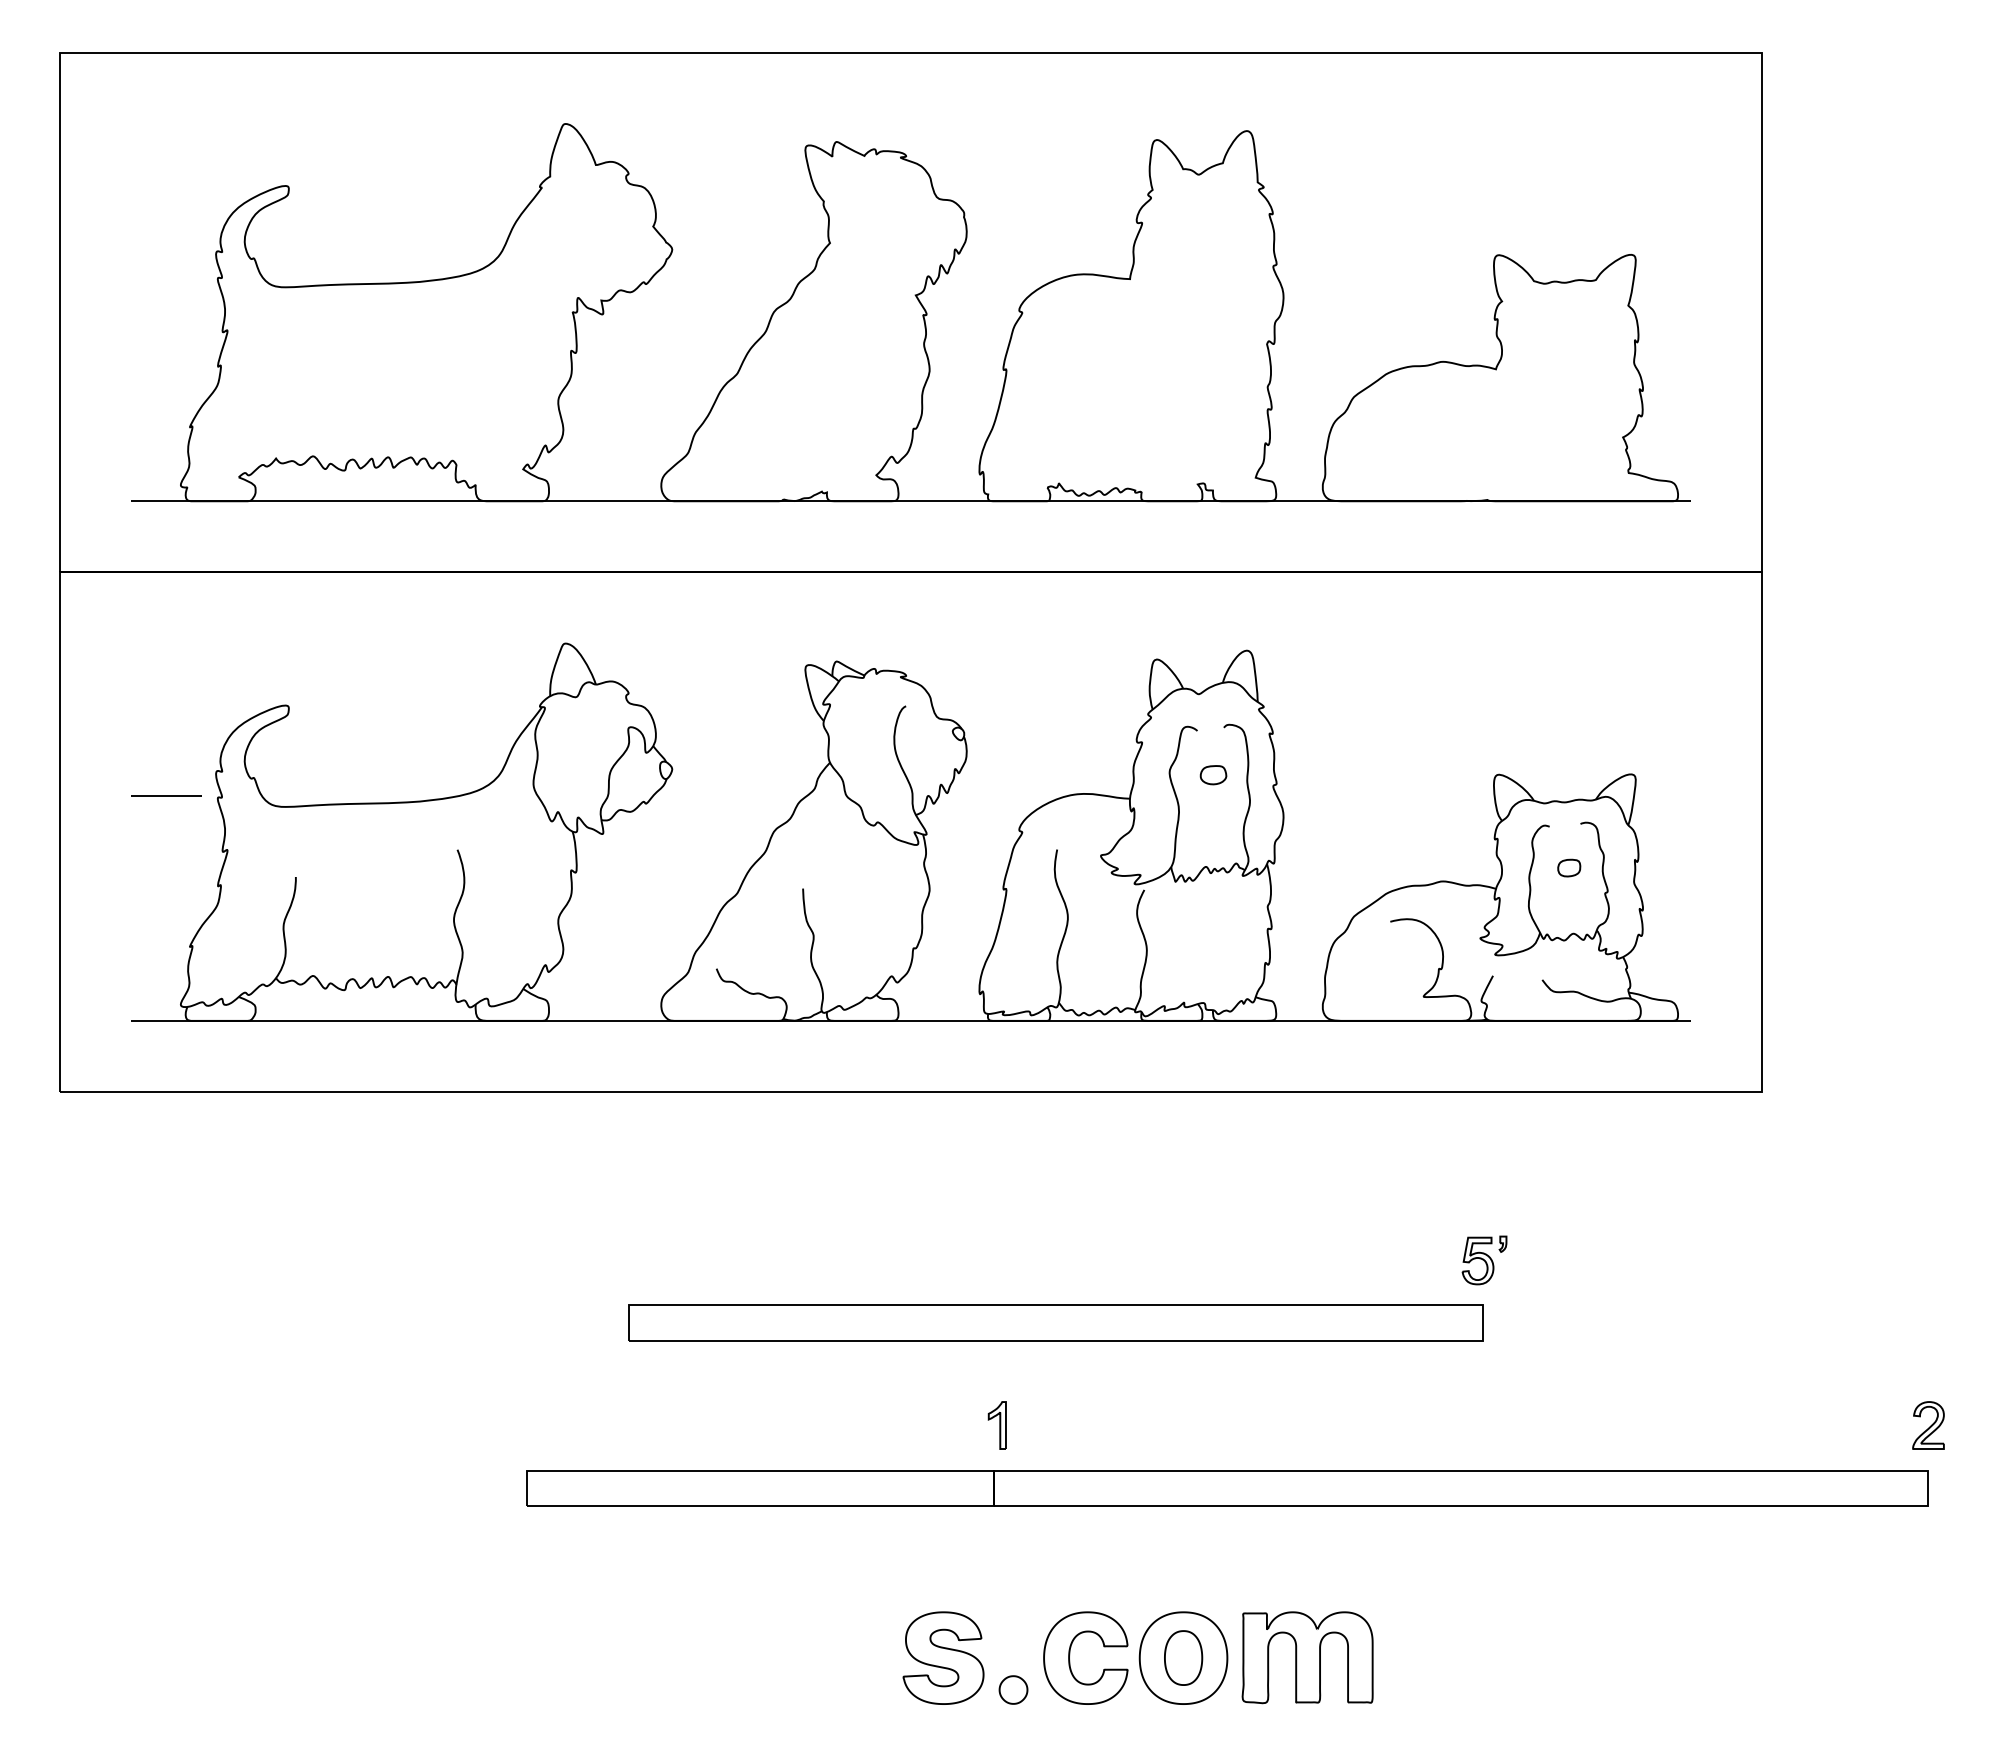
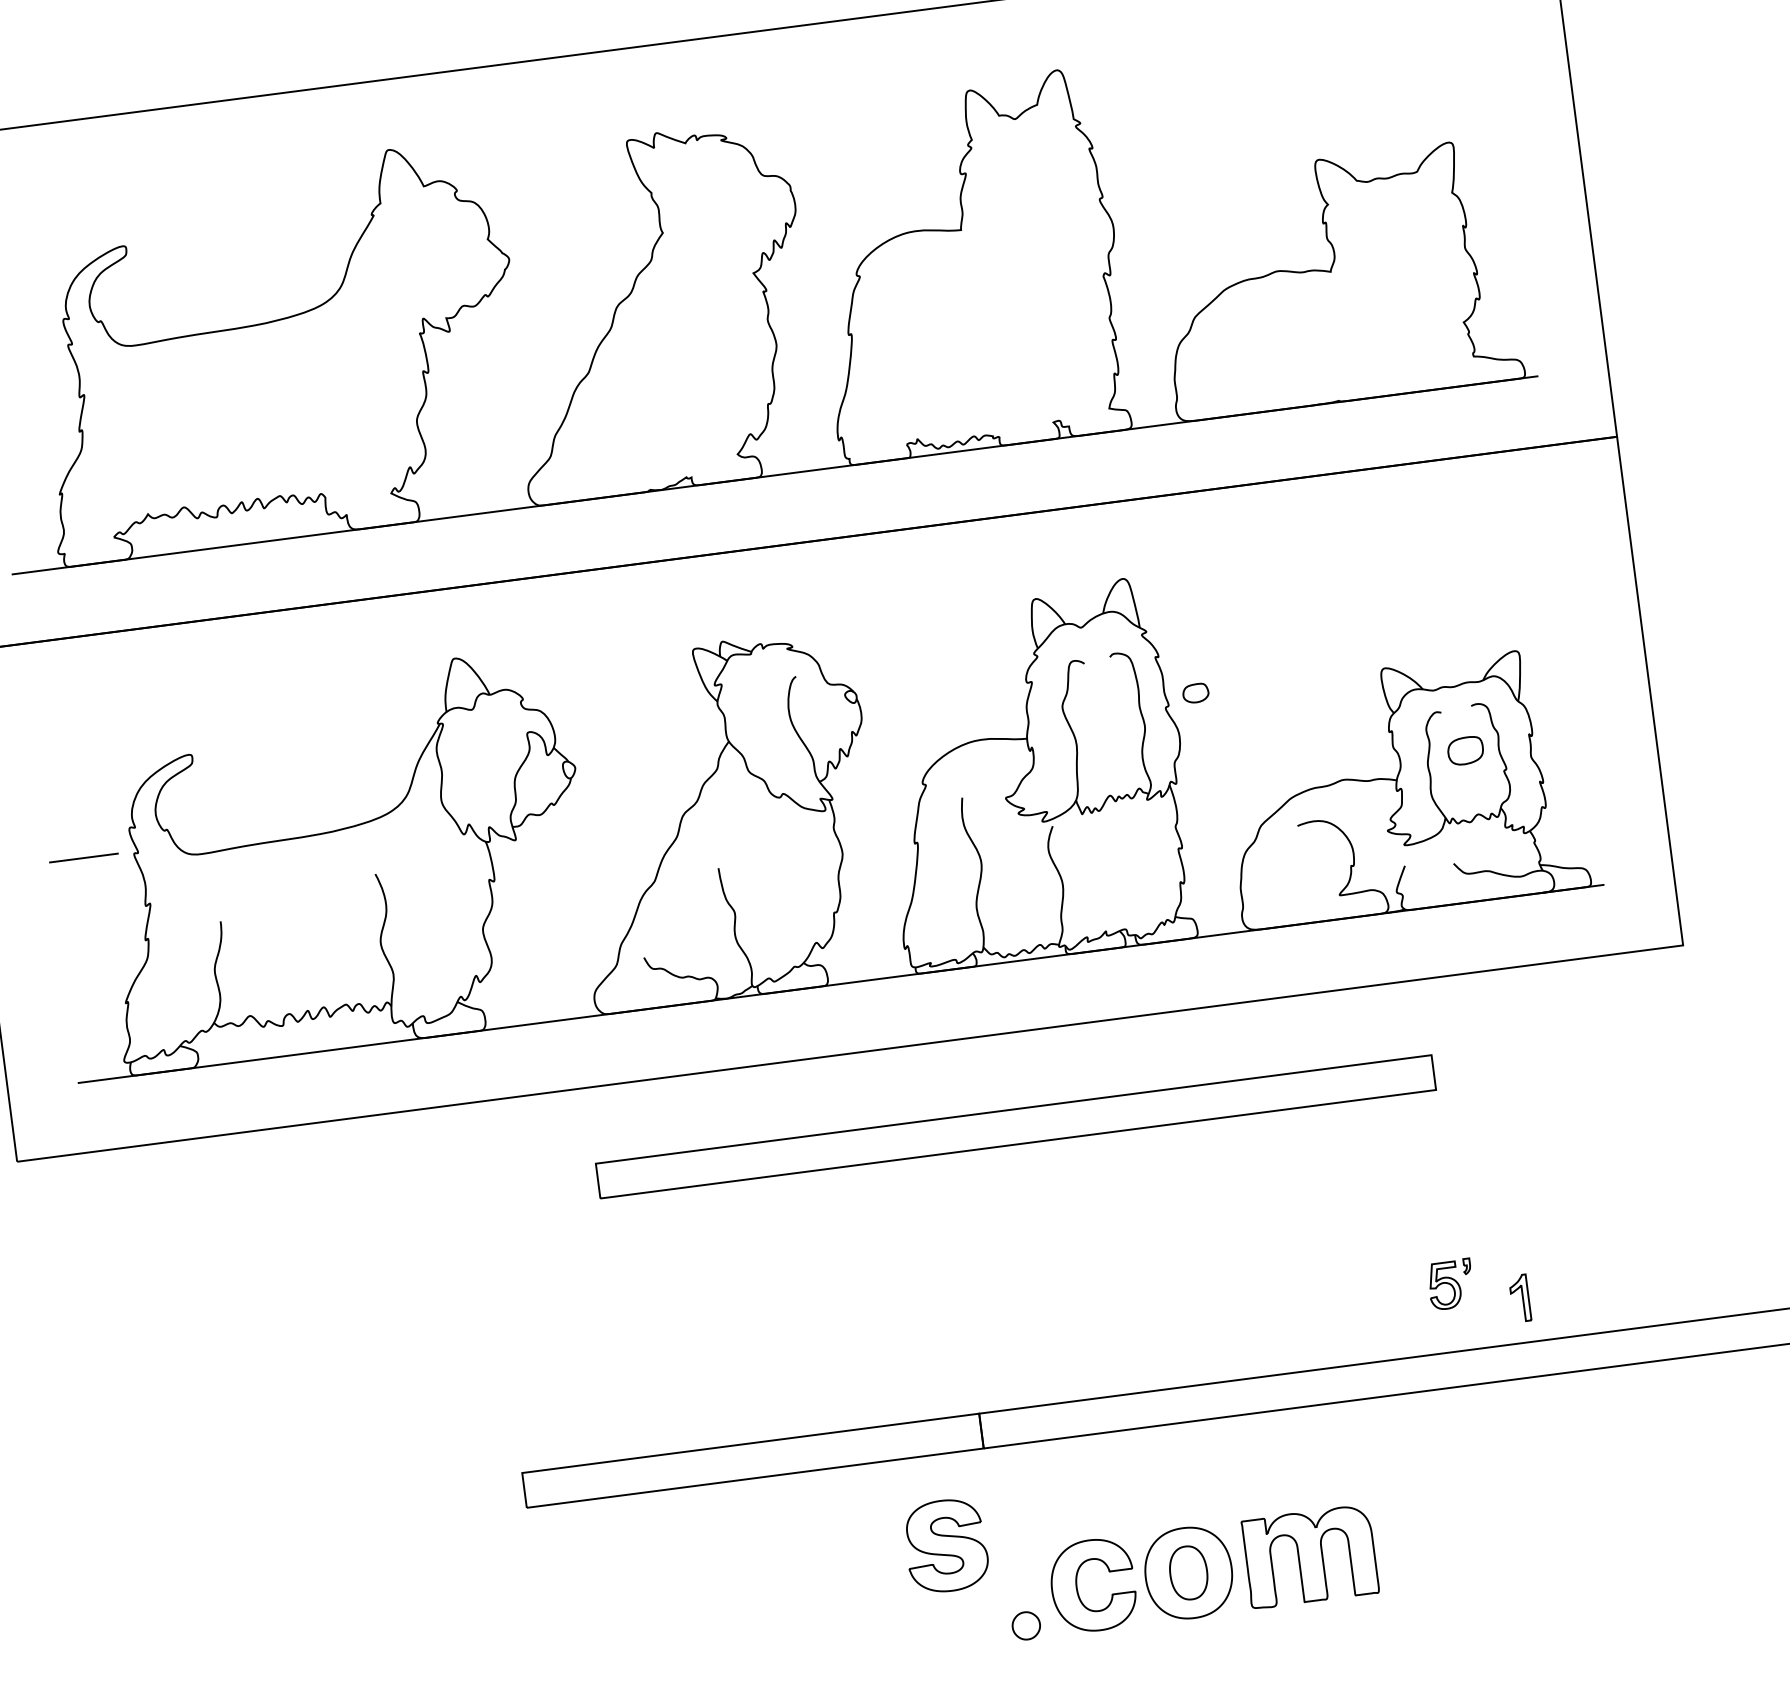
part: (1213, 775) -> (1195, 693), moved
part: (1569, 867) -> (1465, 750), size x1.6
part: (1484, 1260) -> (1450, 1284), moved
part: (1055, 1322) -> (1015, 1126), moved
part: (996, 1425) -> (1519, 1298), moved
part: (943, 1657) -> (946, 1545), moved

